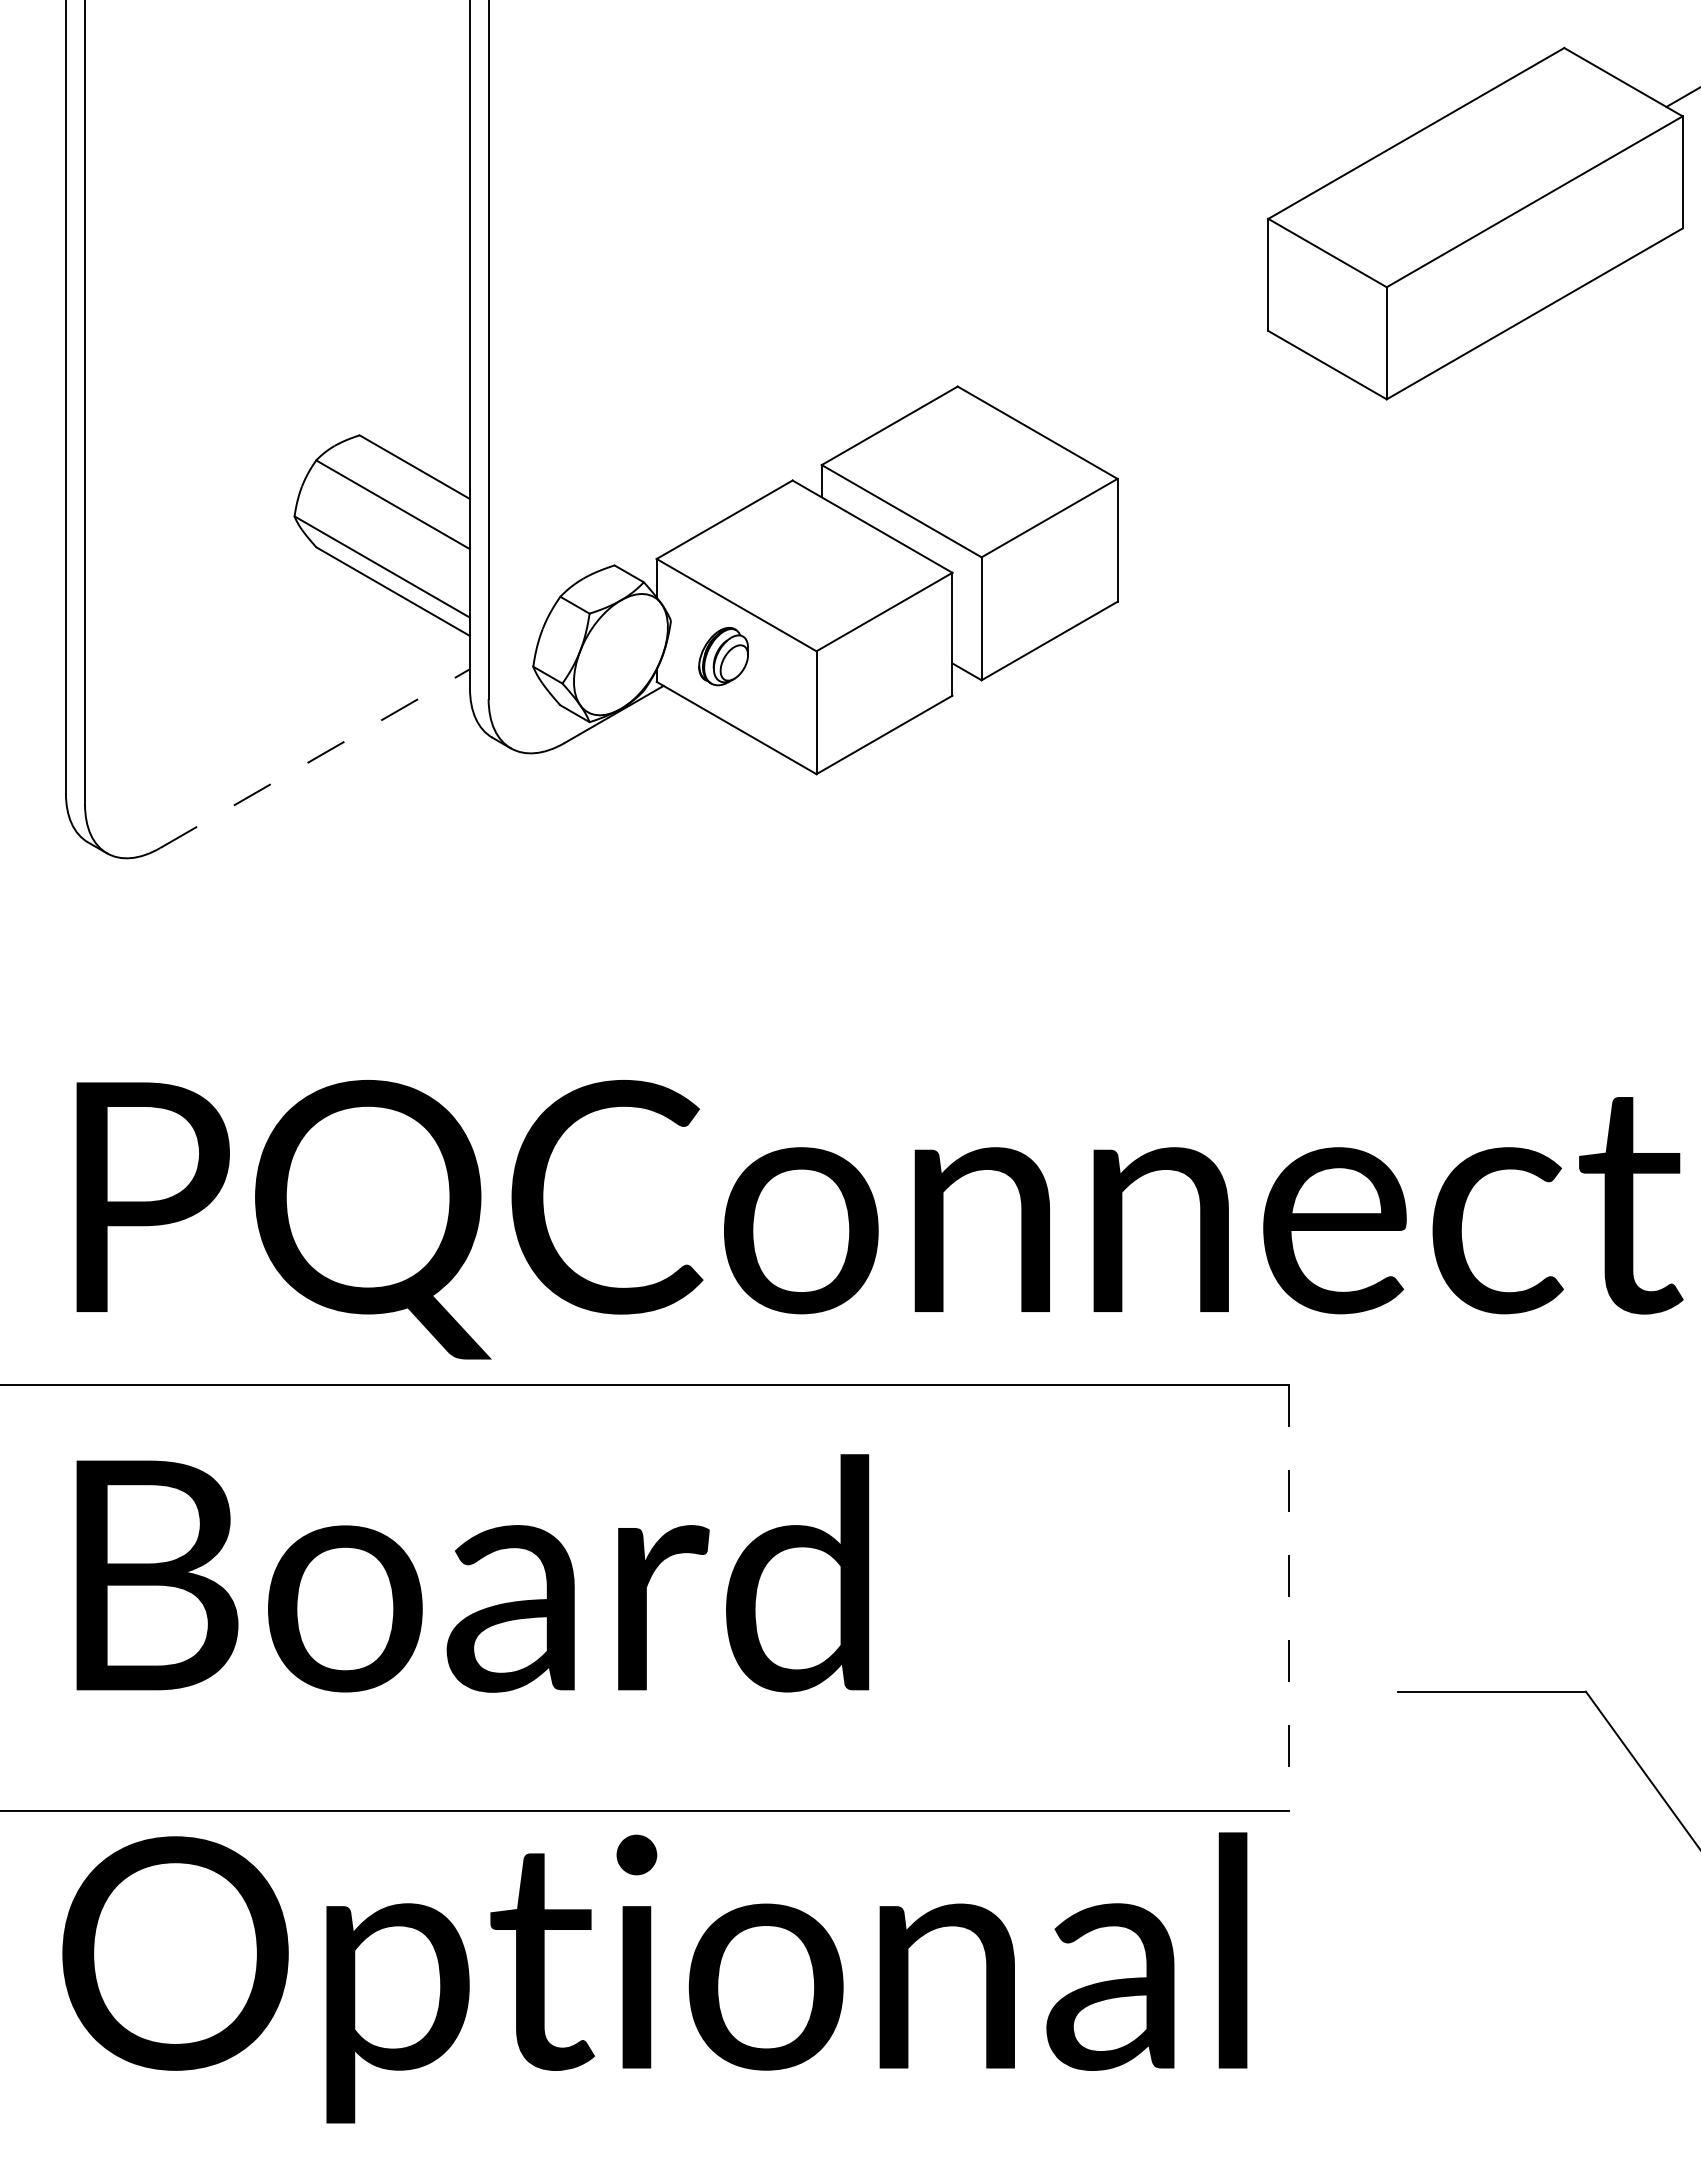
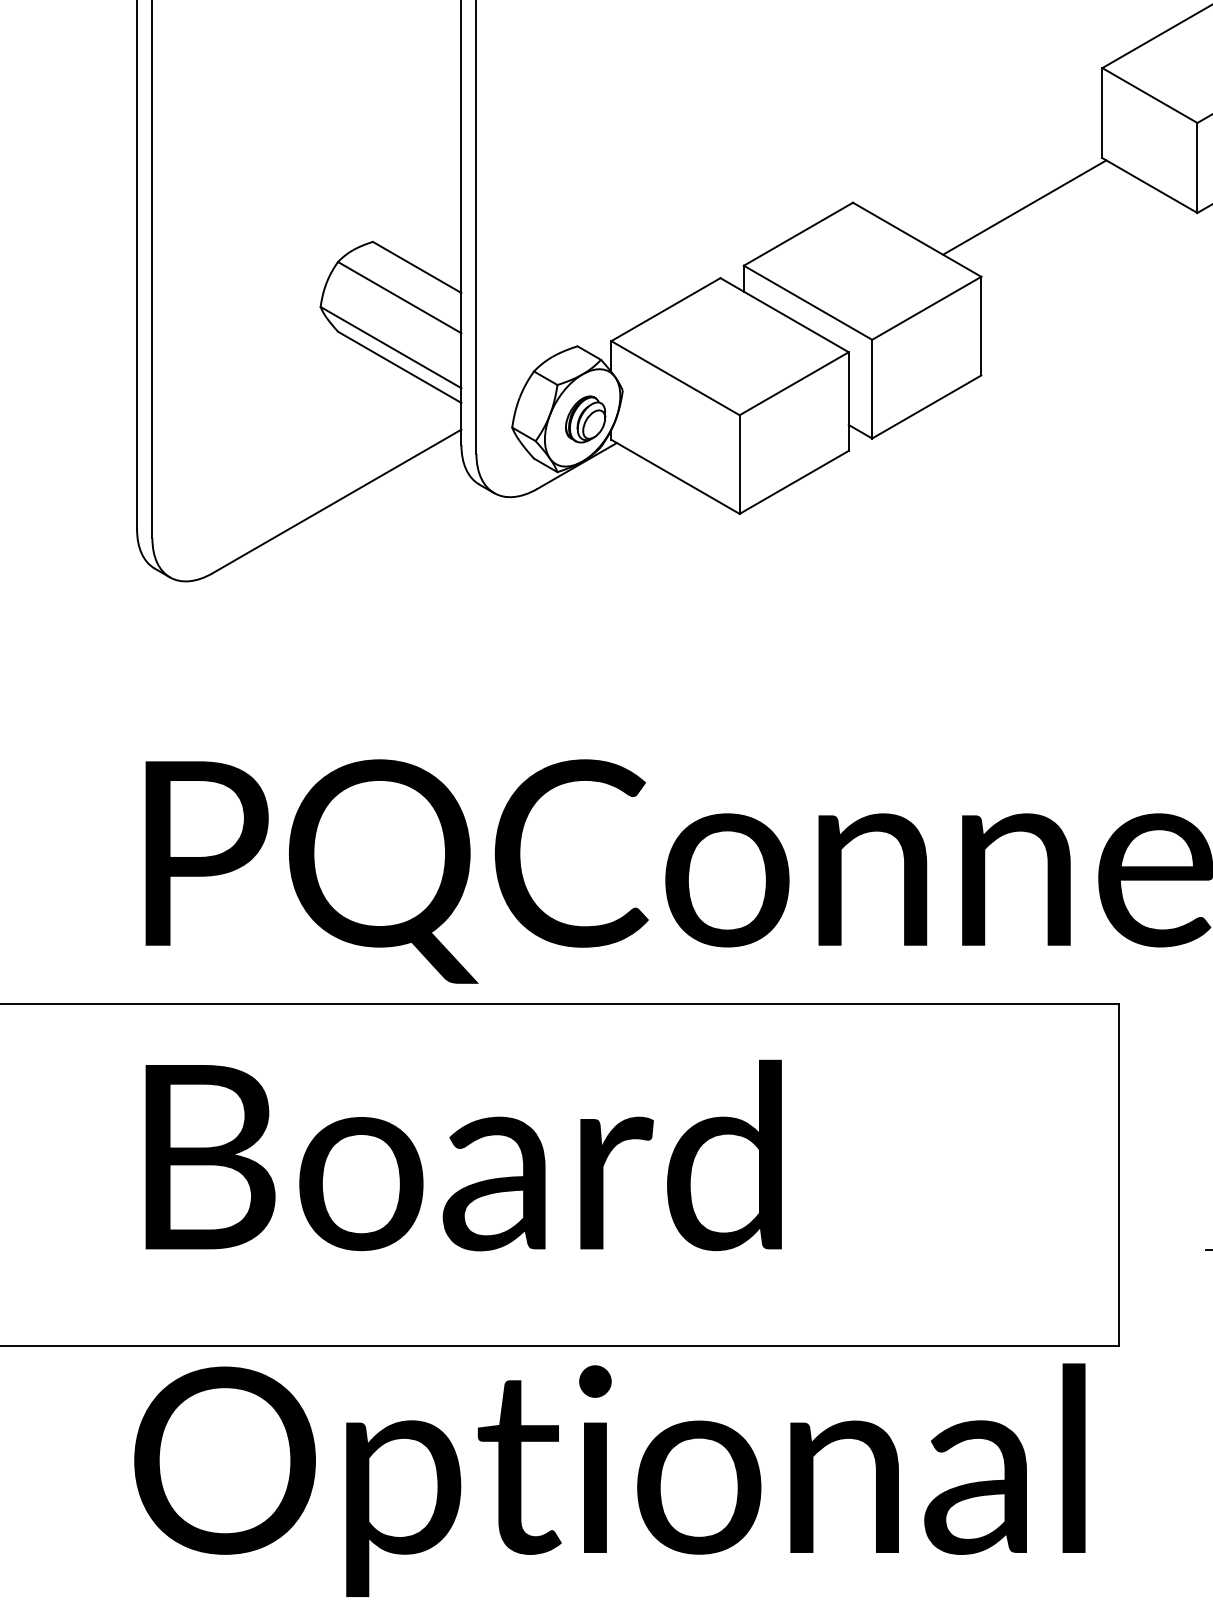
line: (1171, 392) -> (1024, 207), added
part: (723, 656) -> (585, 419), moved
line: (315, 758) -> (337, 501), dashed -> solid
line: (1289, 1598) -> (1119, 1175), dashed -> solid

